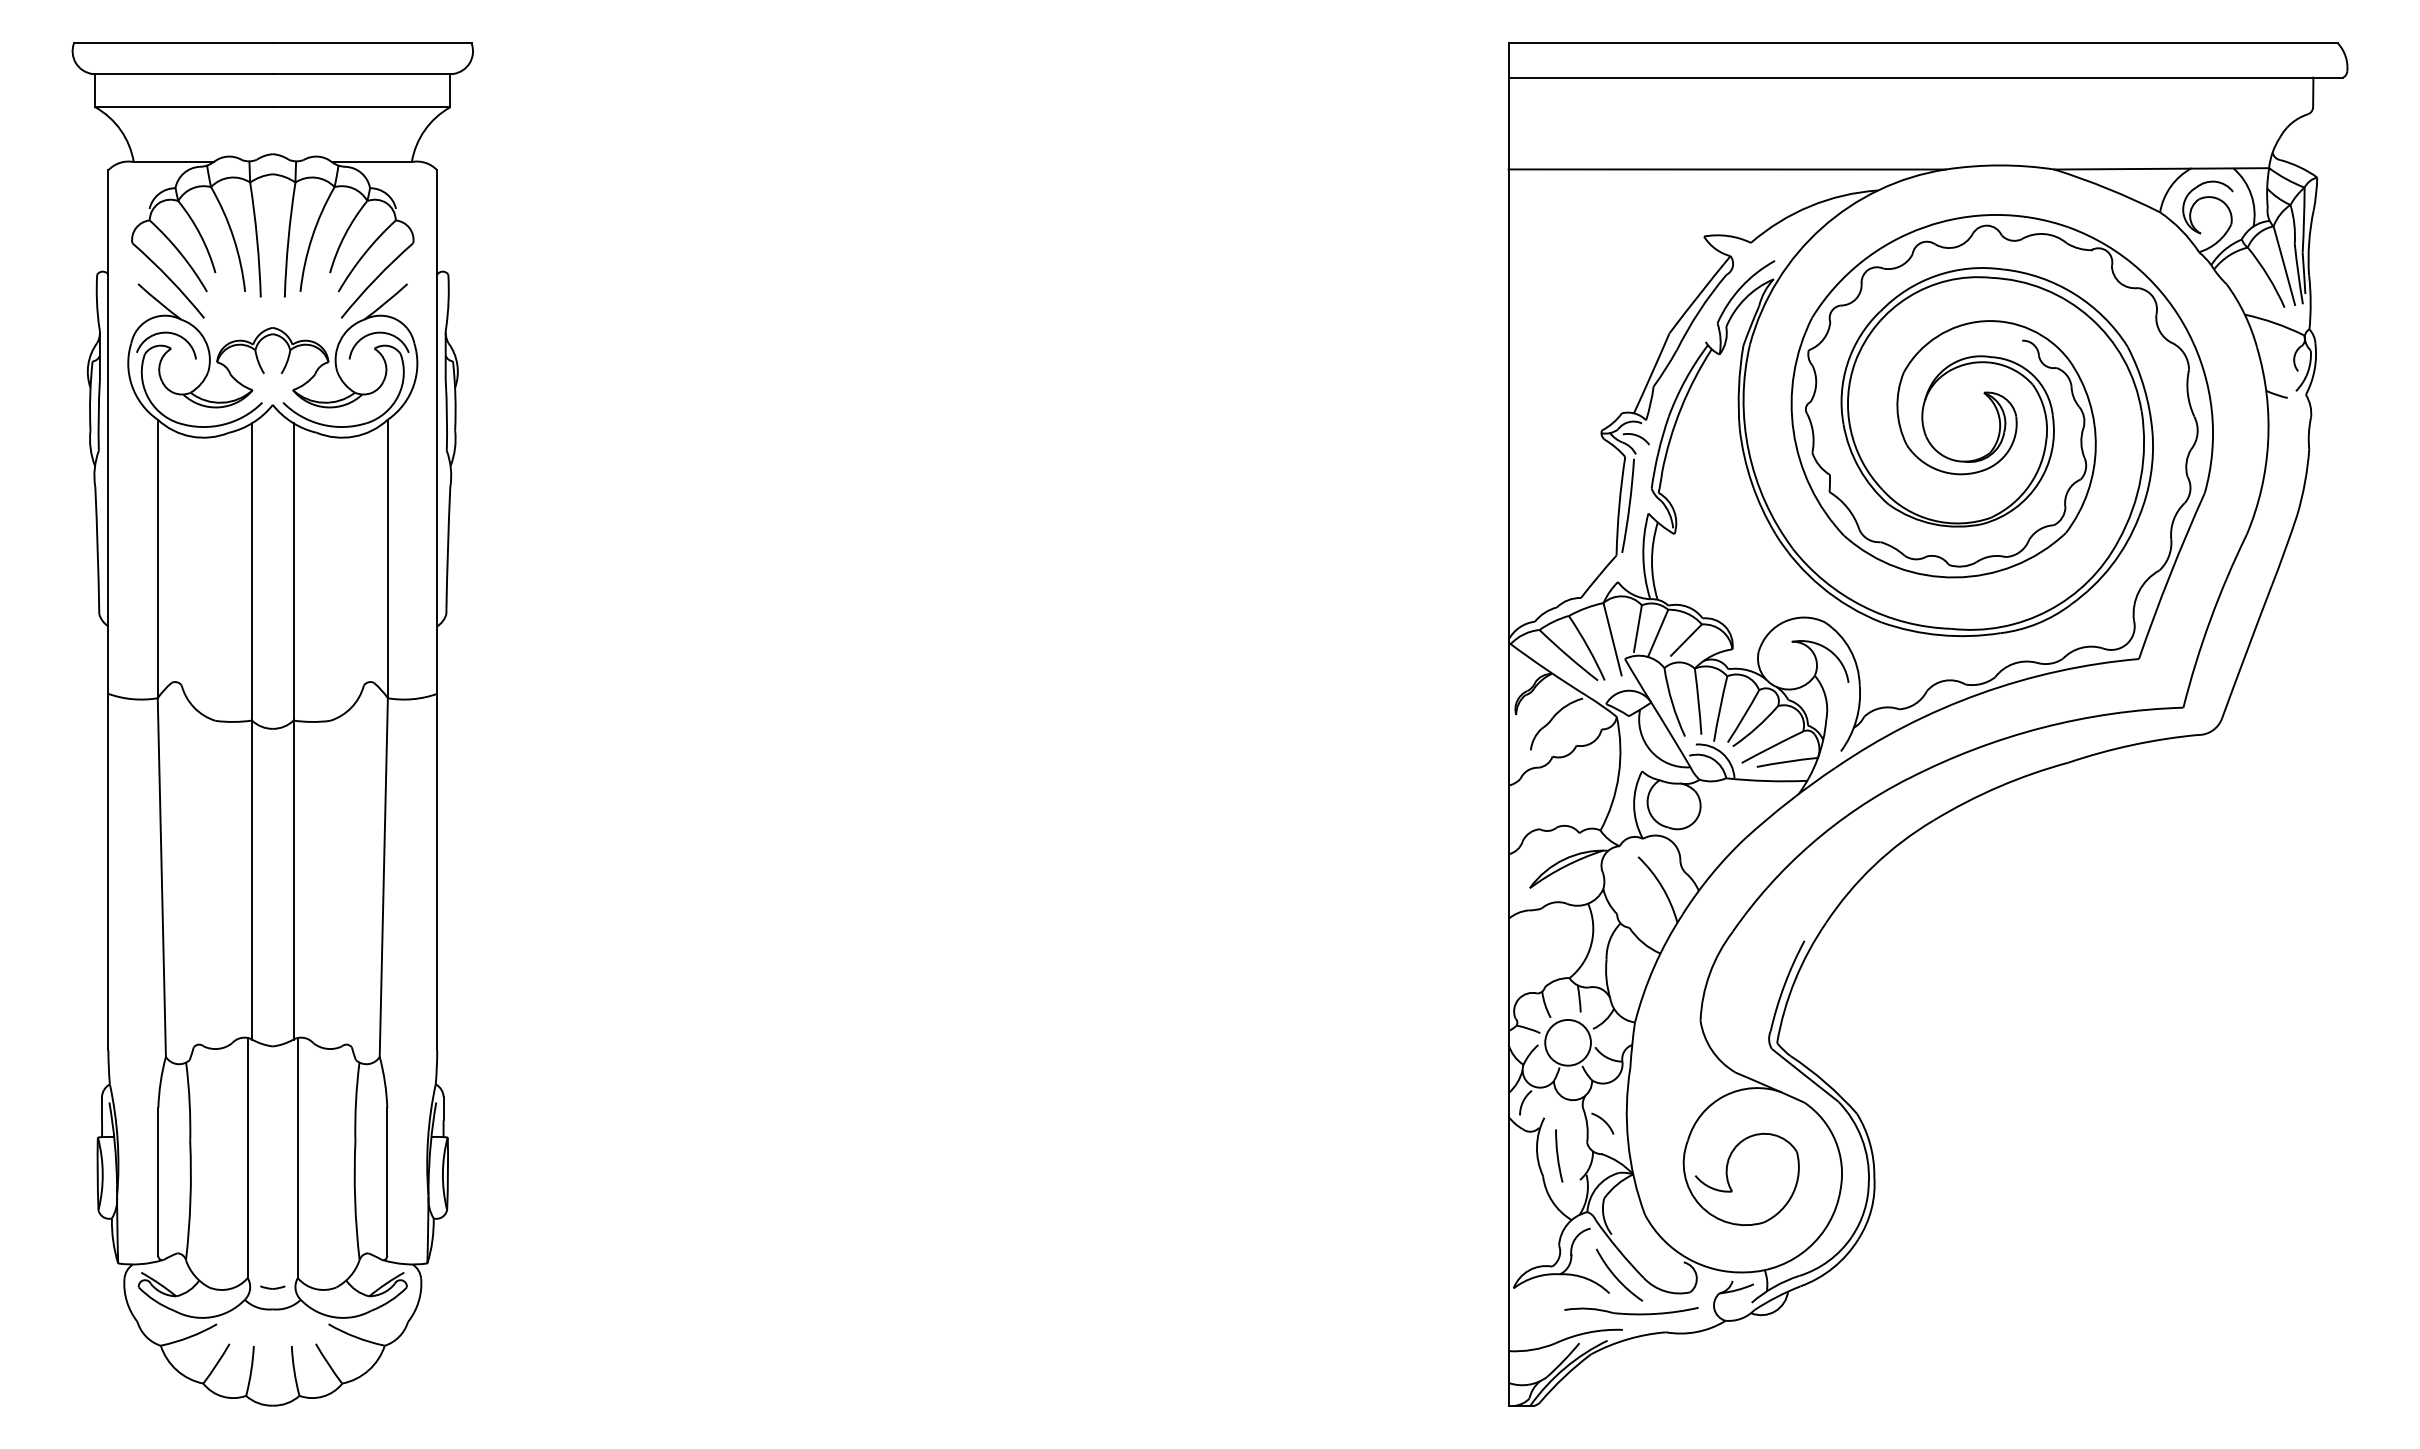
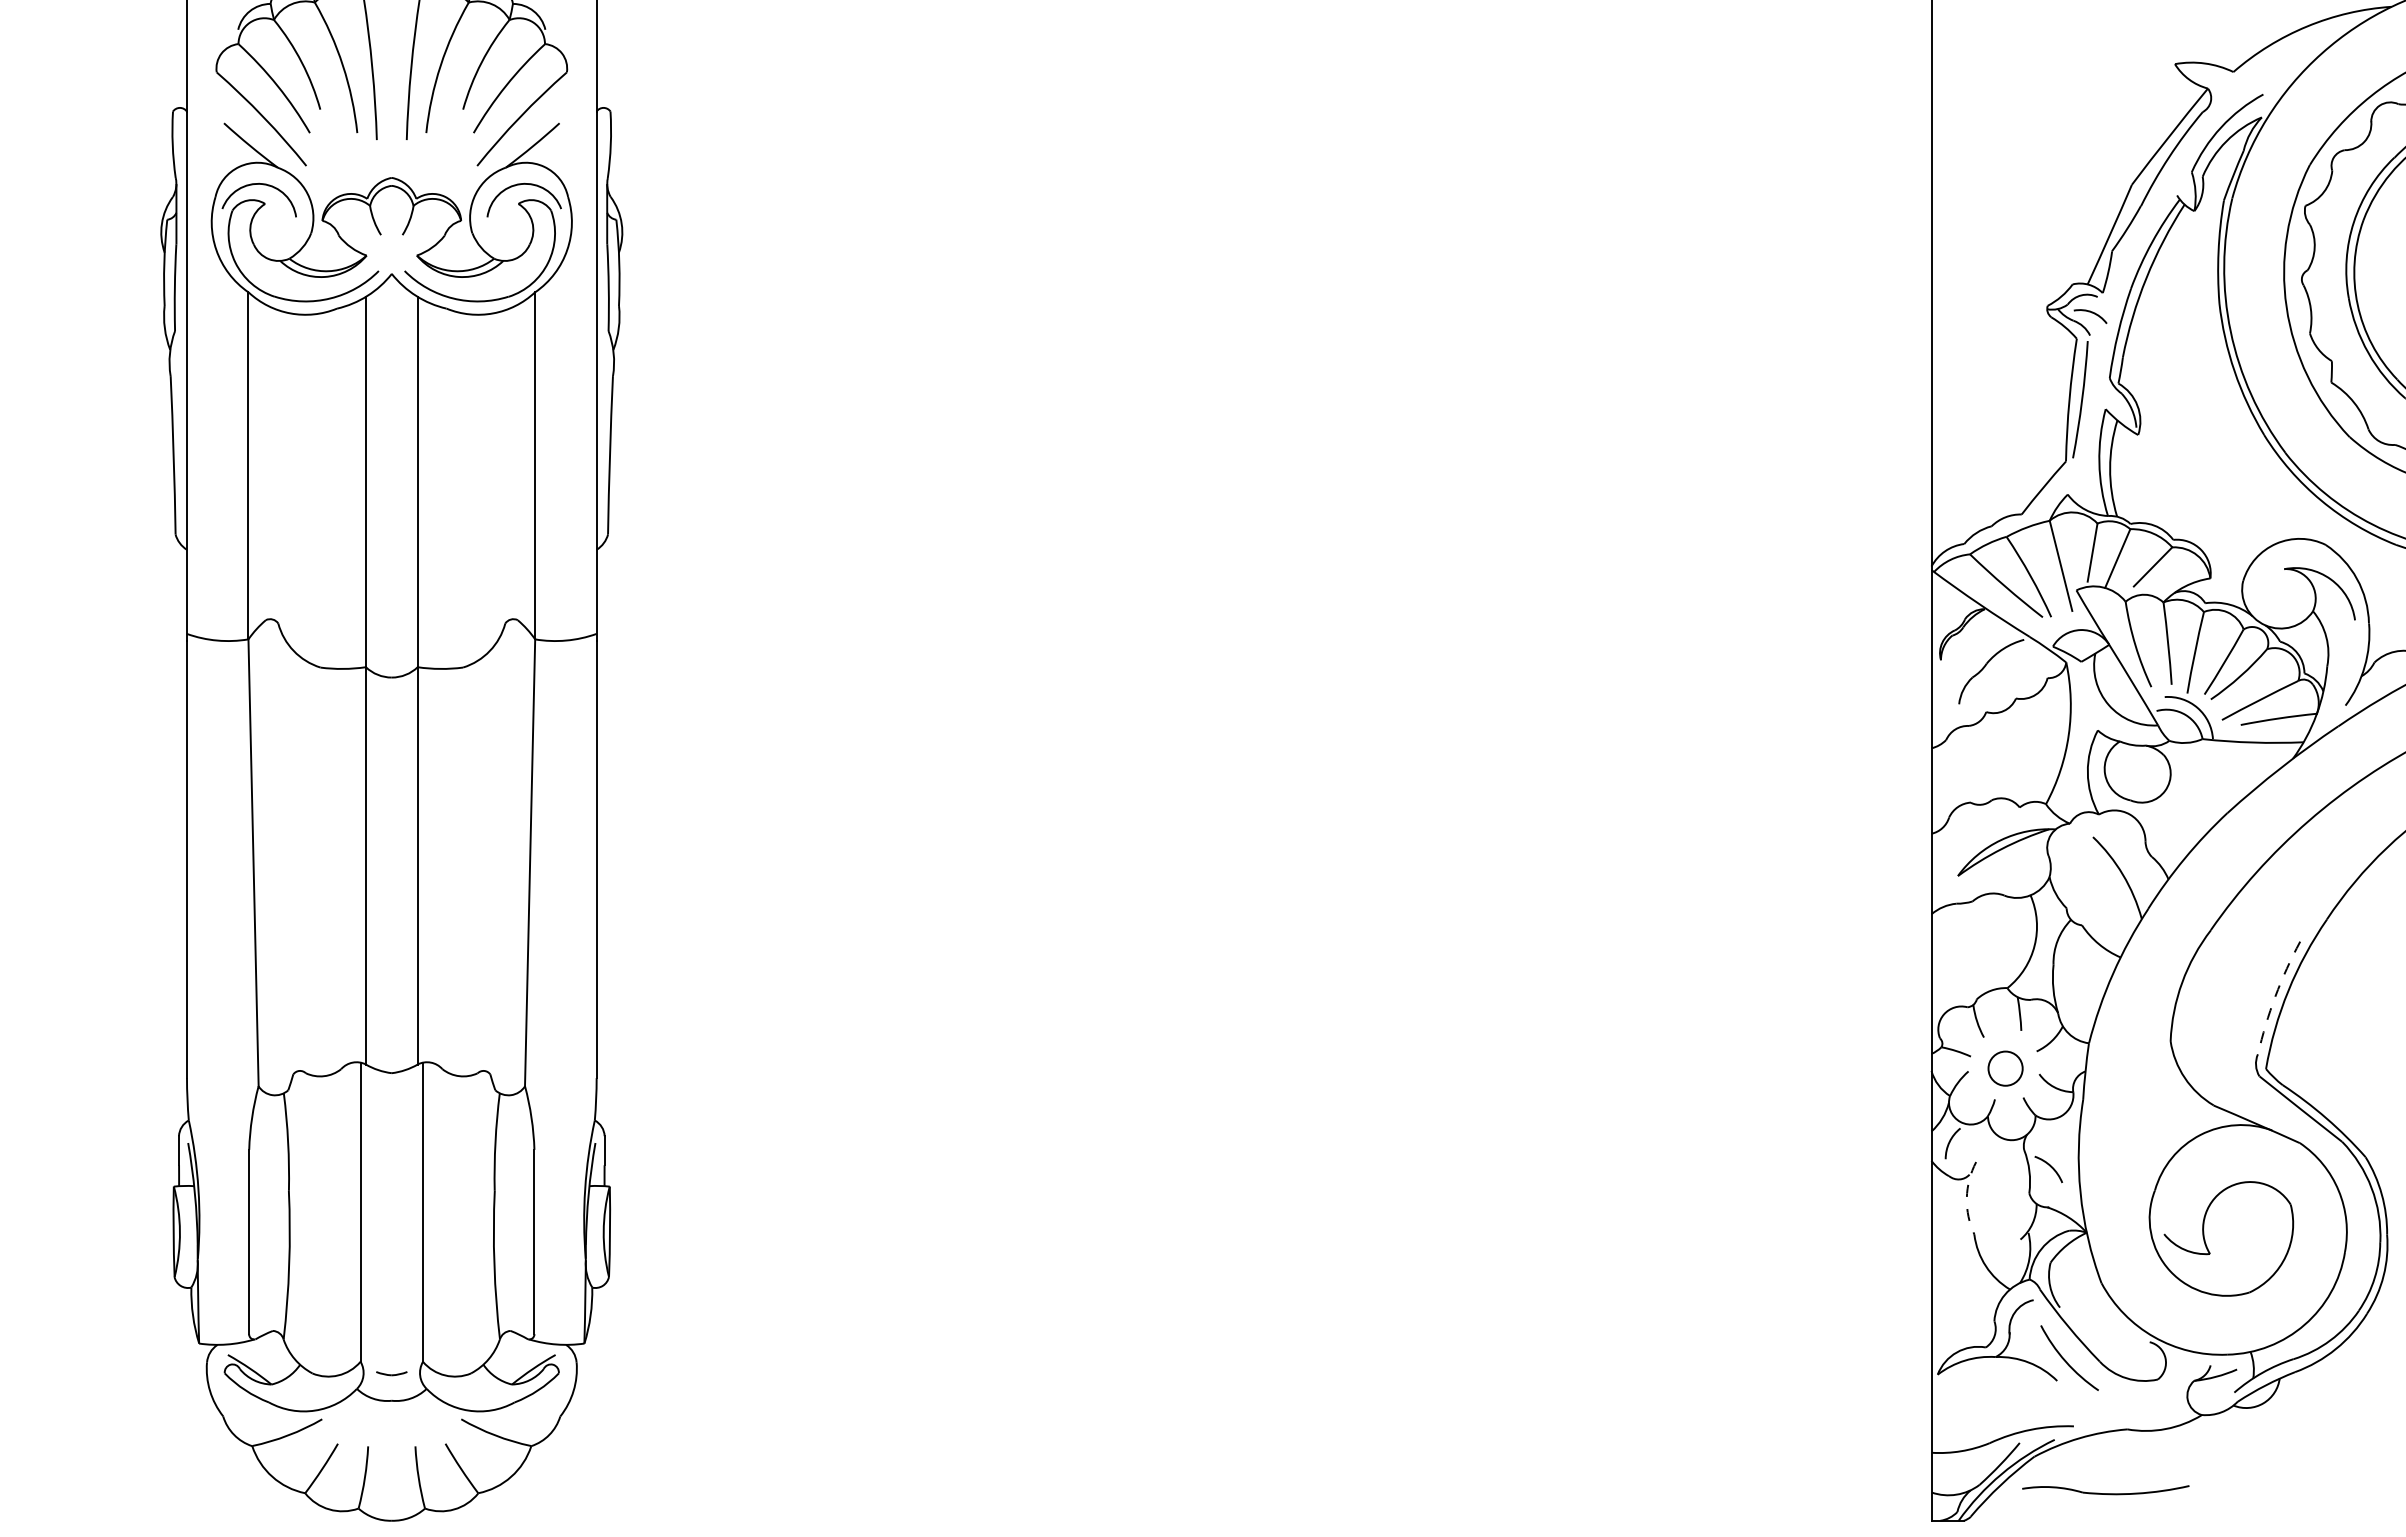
arc: (1784, 984) -> (2275, 996), solid -> dashed
circle: (1567, 1042) -> (2004, 1068), size x0.6
arc: (1536, 1146) -> (1966, 1197), solid -> dashed
arc: (1558, 1155) -> (1993, 1209), removed
part: (1631, 1311) -> (2105, 1490), moved

